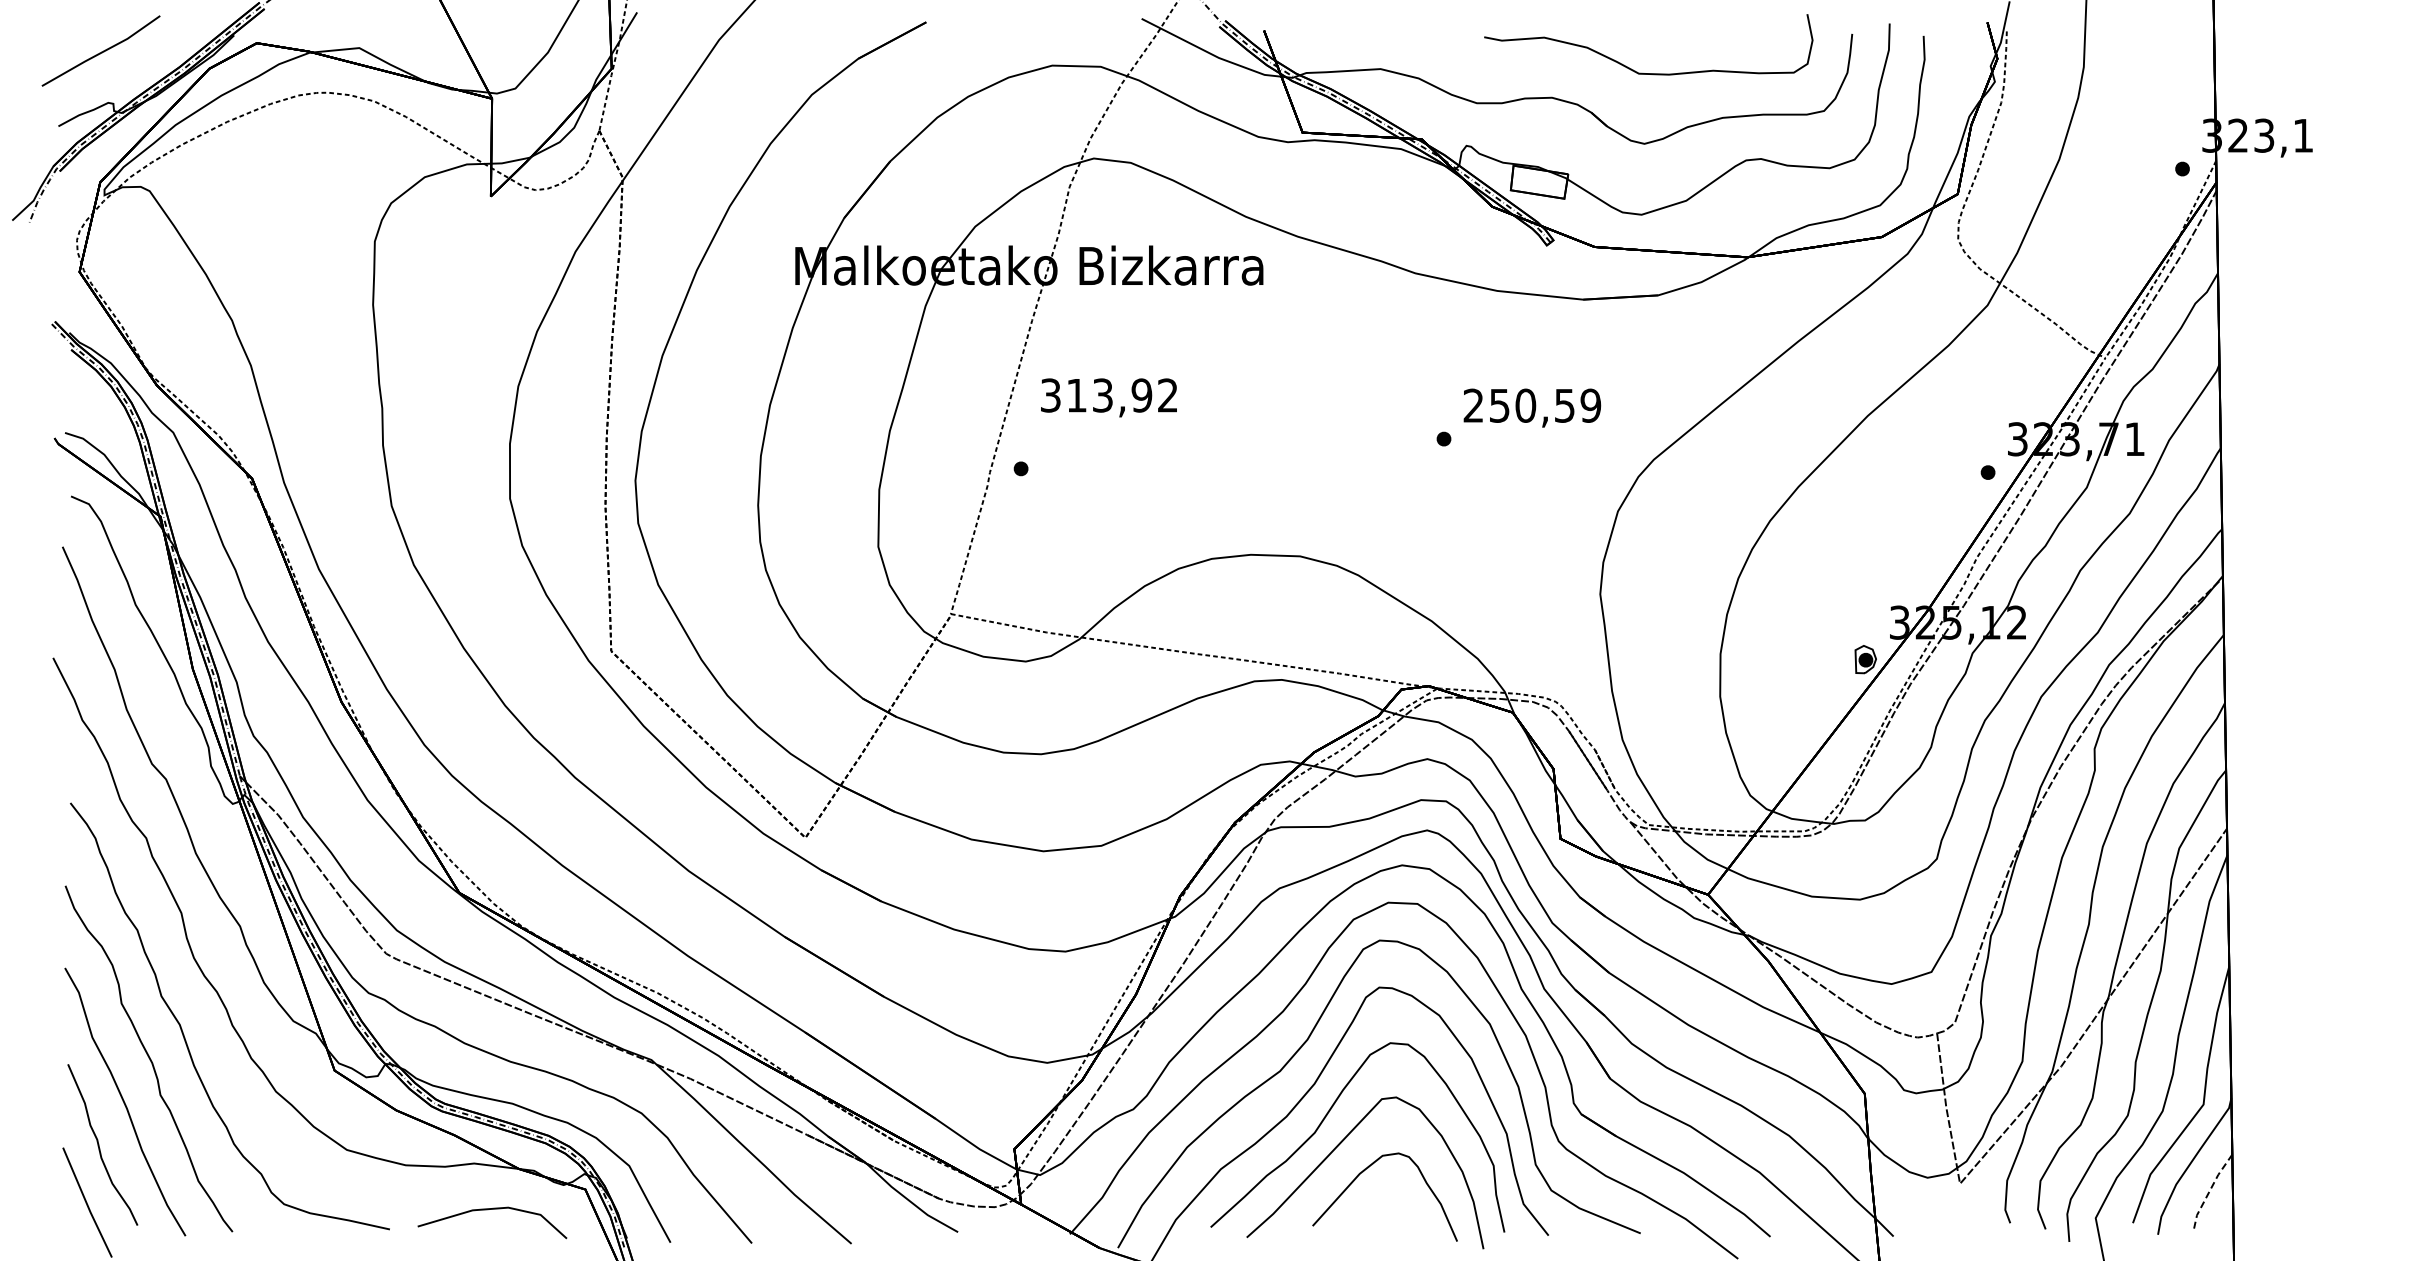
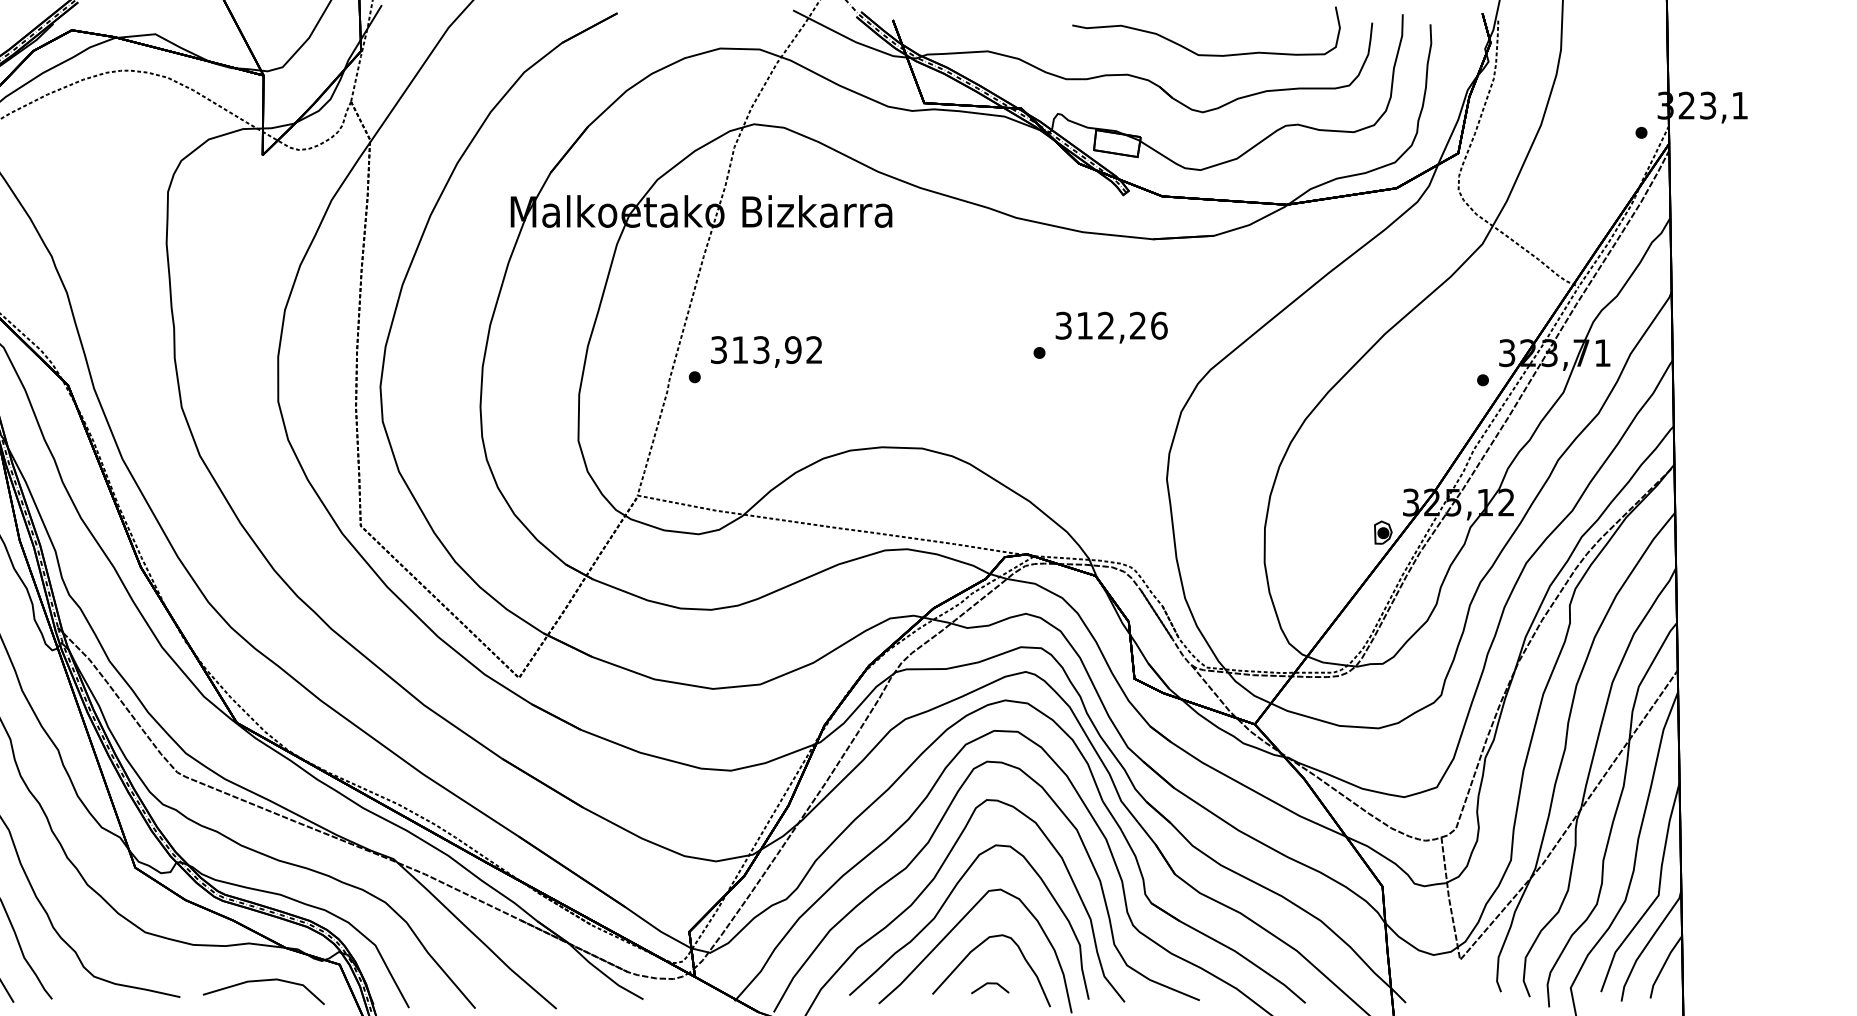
text: (1108, 397) -> (766, 351), moved
text: (1532, 405) -> (1111, 325), 250,59 -> 312,26
line: (2209, 1191) -> (1663, 966), dashed -> solid
line: (1383, 1213) -> (990, 984), added

